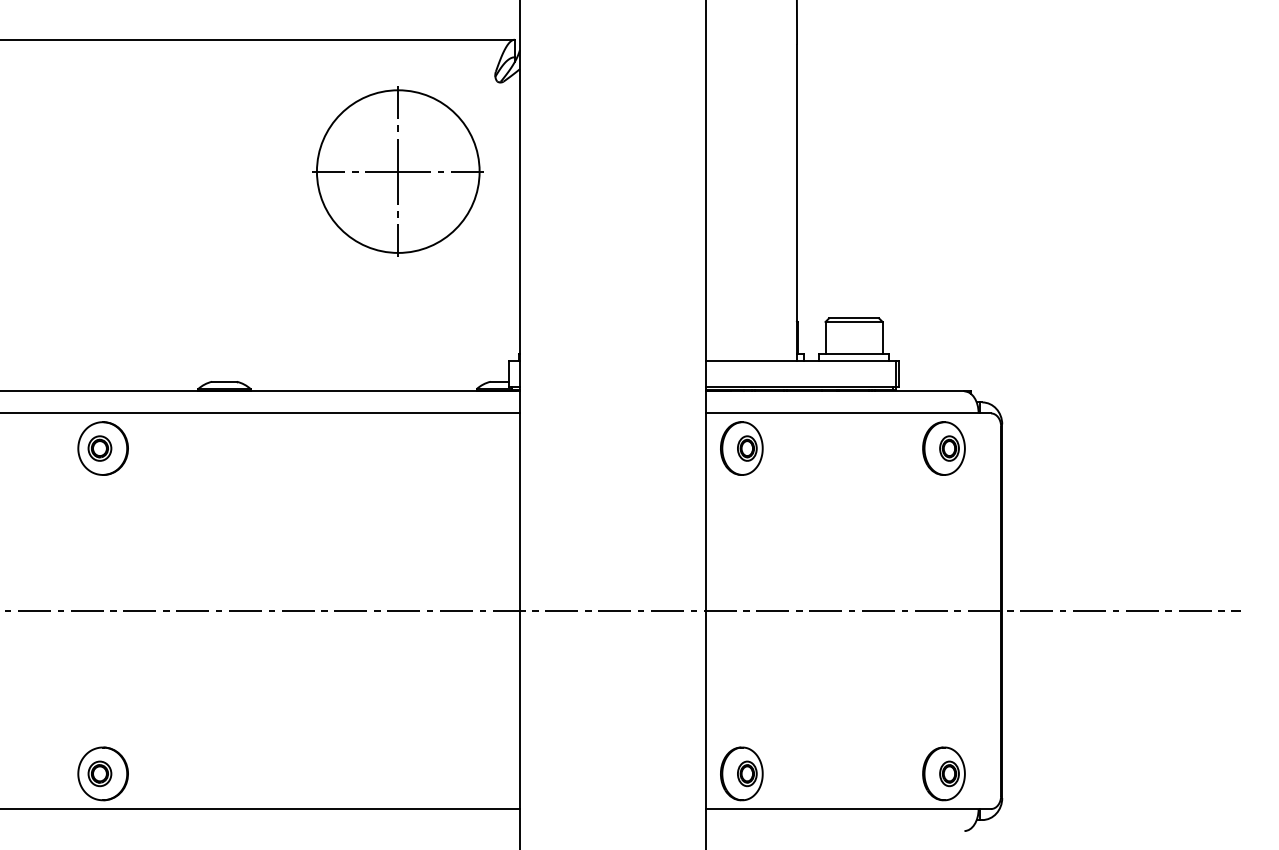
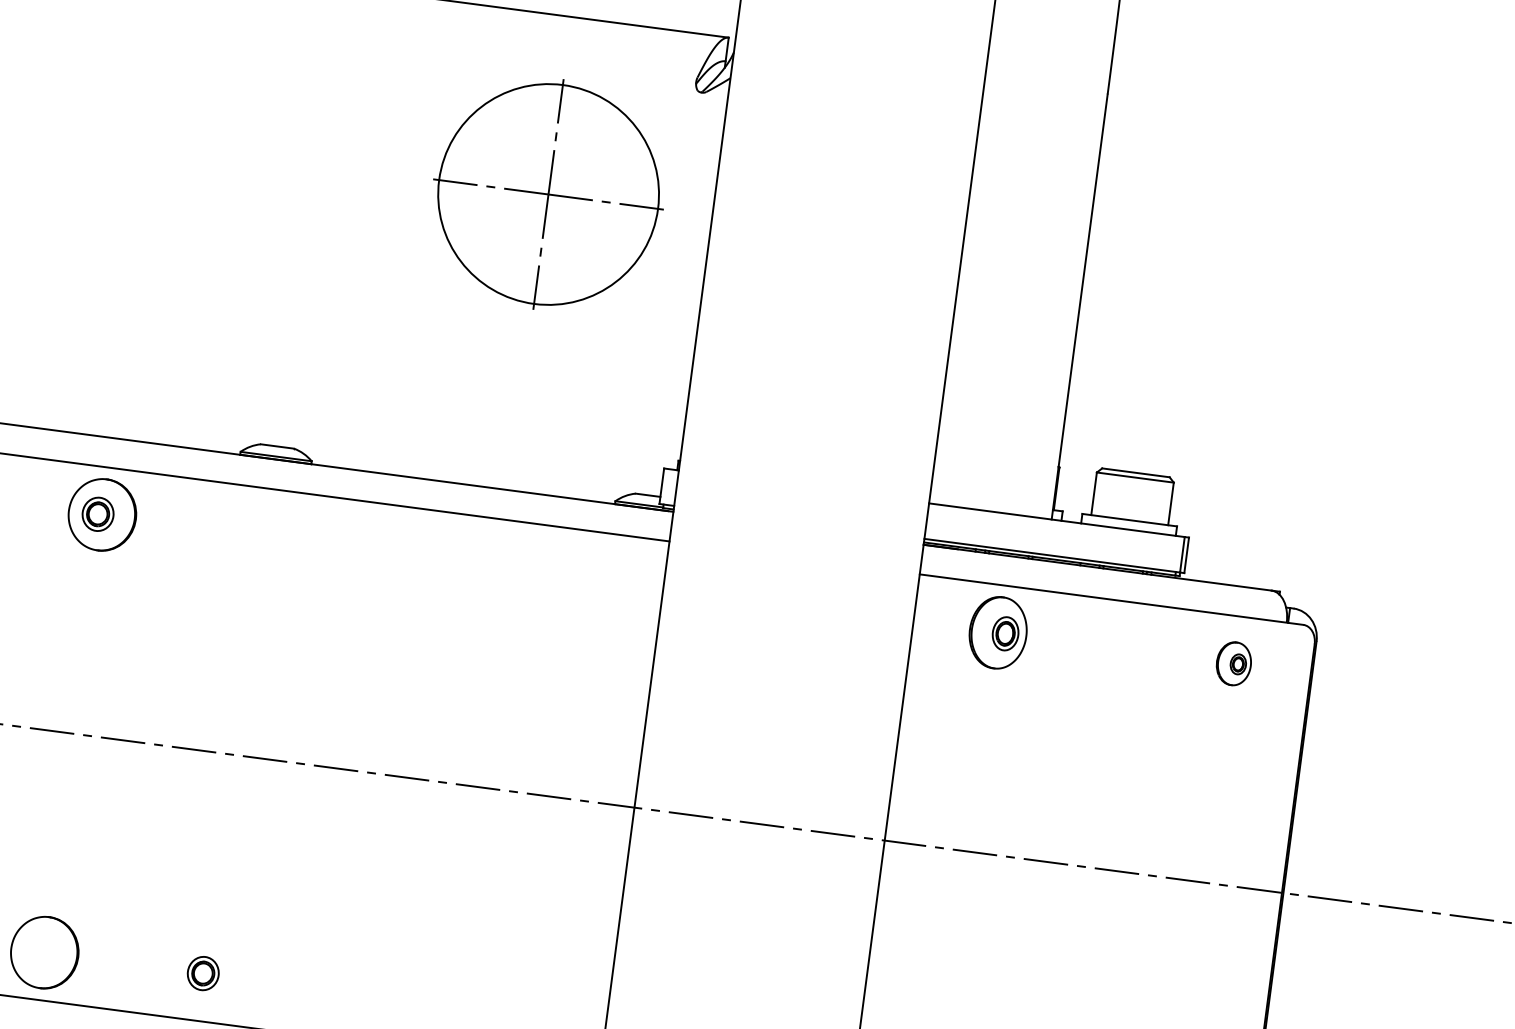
part: (741, 448) -> (997, 632), moved
part: (943, 448) -> (1233, 663), size x0.6
part: (99, 773) -> (202, 972), moved

